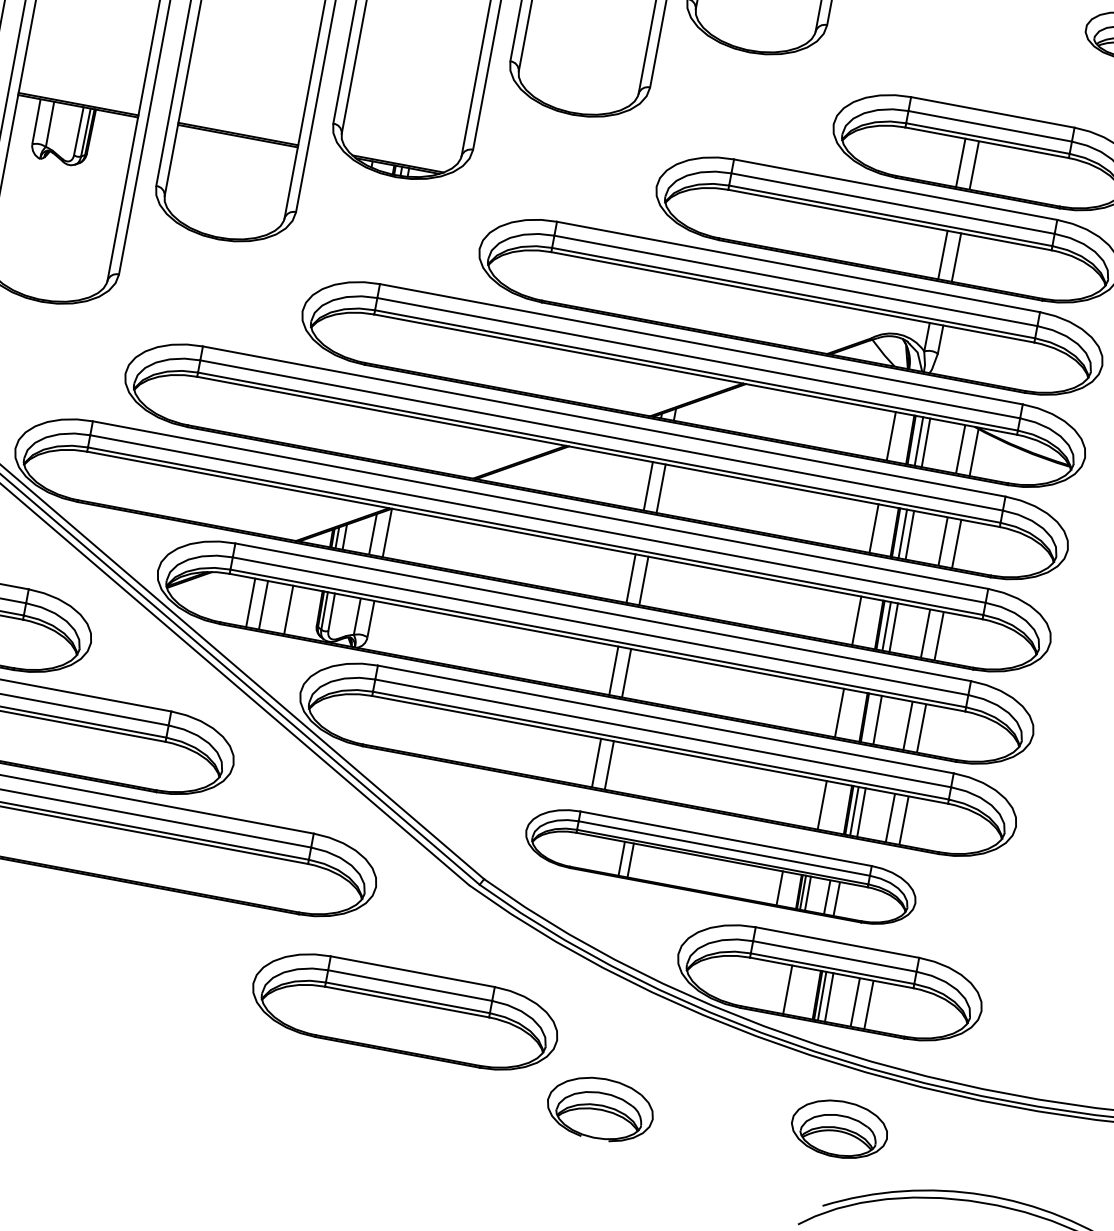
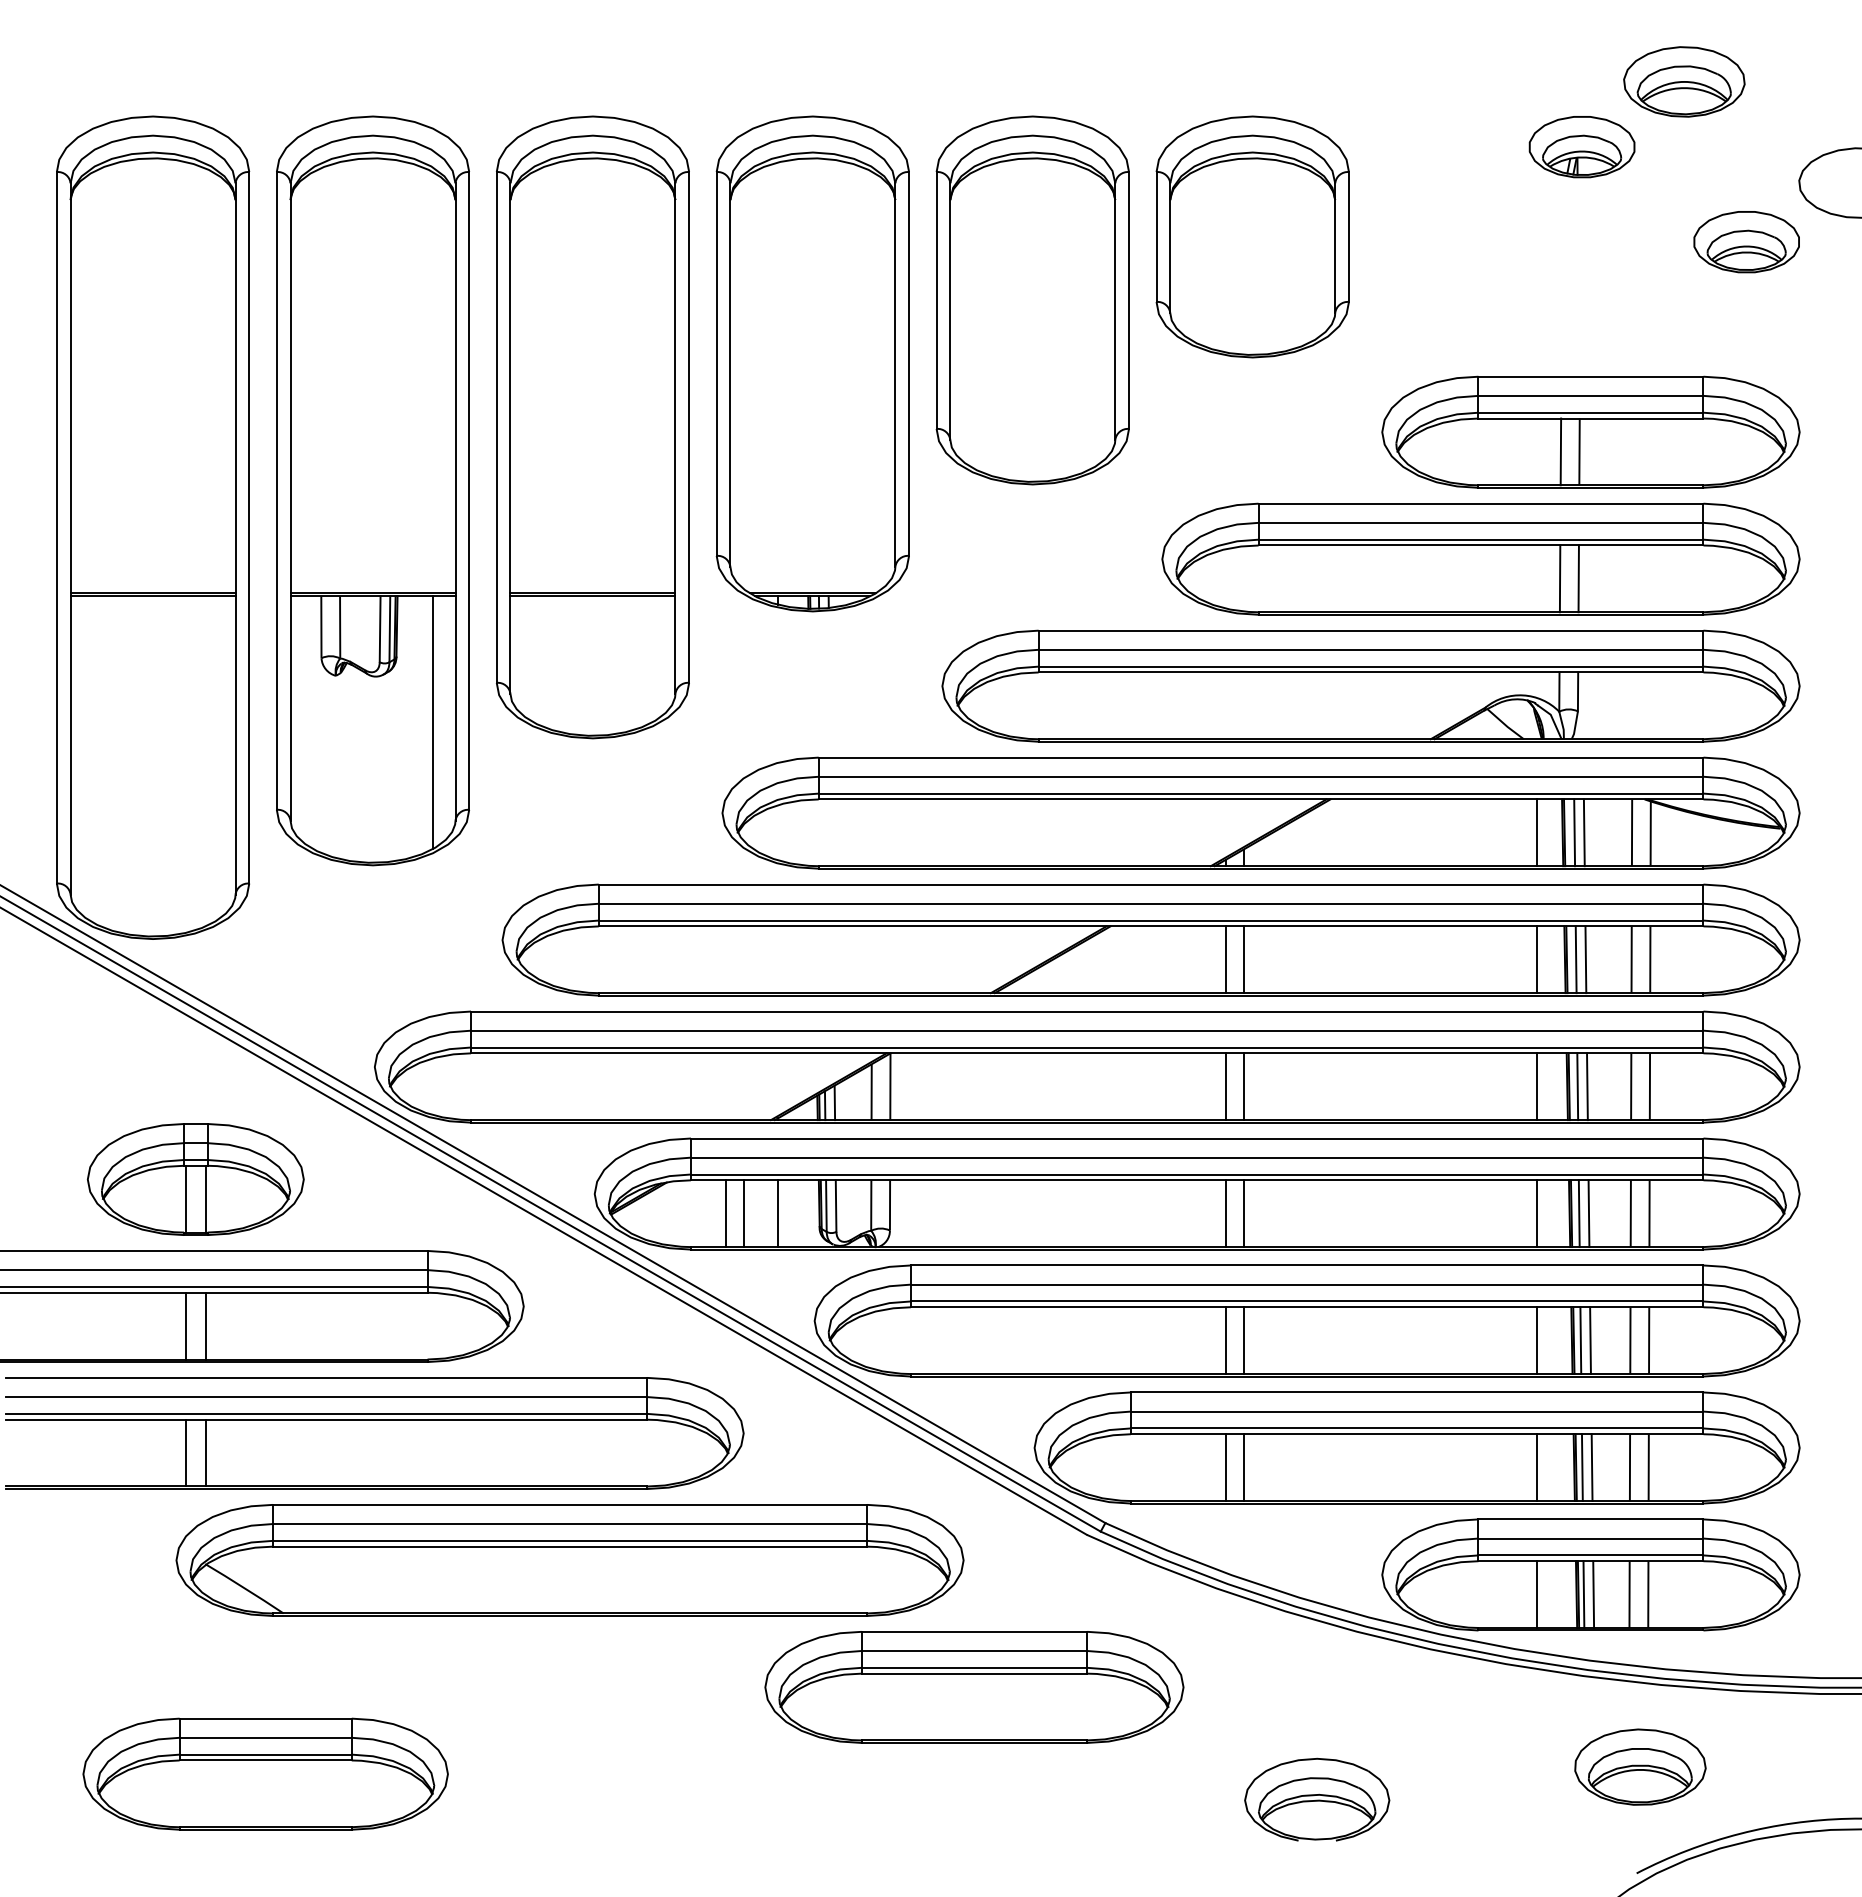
line: (104, 206) -> (433, 722), added
line: (870, 718) -> (1578, 1213), added
part: (720, 866) -> (1416, 1447), size x1.43
part: (405, 1012) -> (974, 1687), moved

